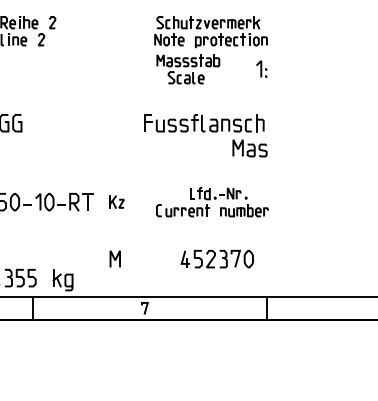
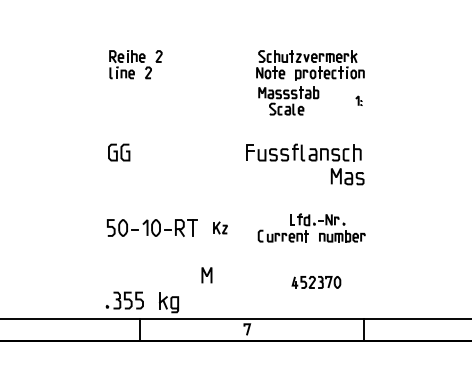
part: (261, 68) -> (358, 100), size x0.6
line: (114, 259) -> (206, 275), moved
part: (217, 259) -> (316, 282), size x0.7

